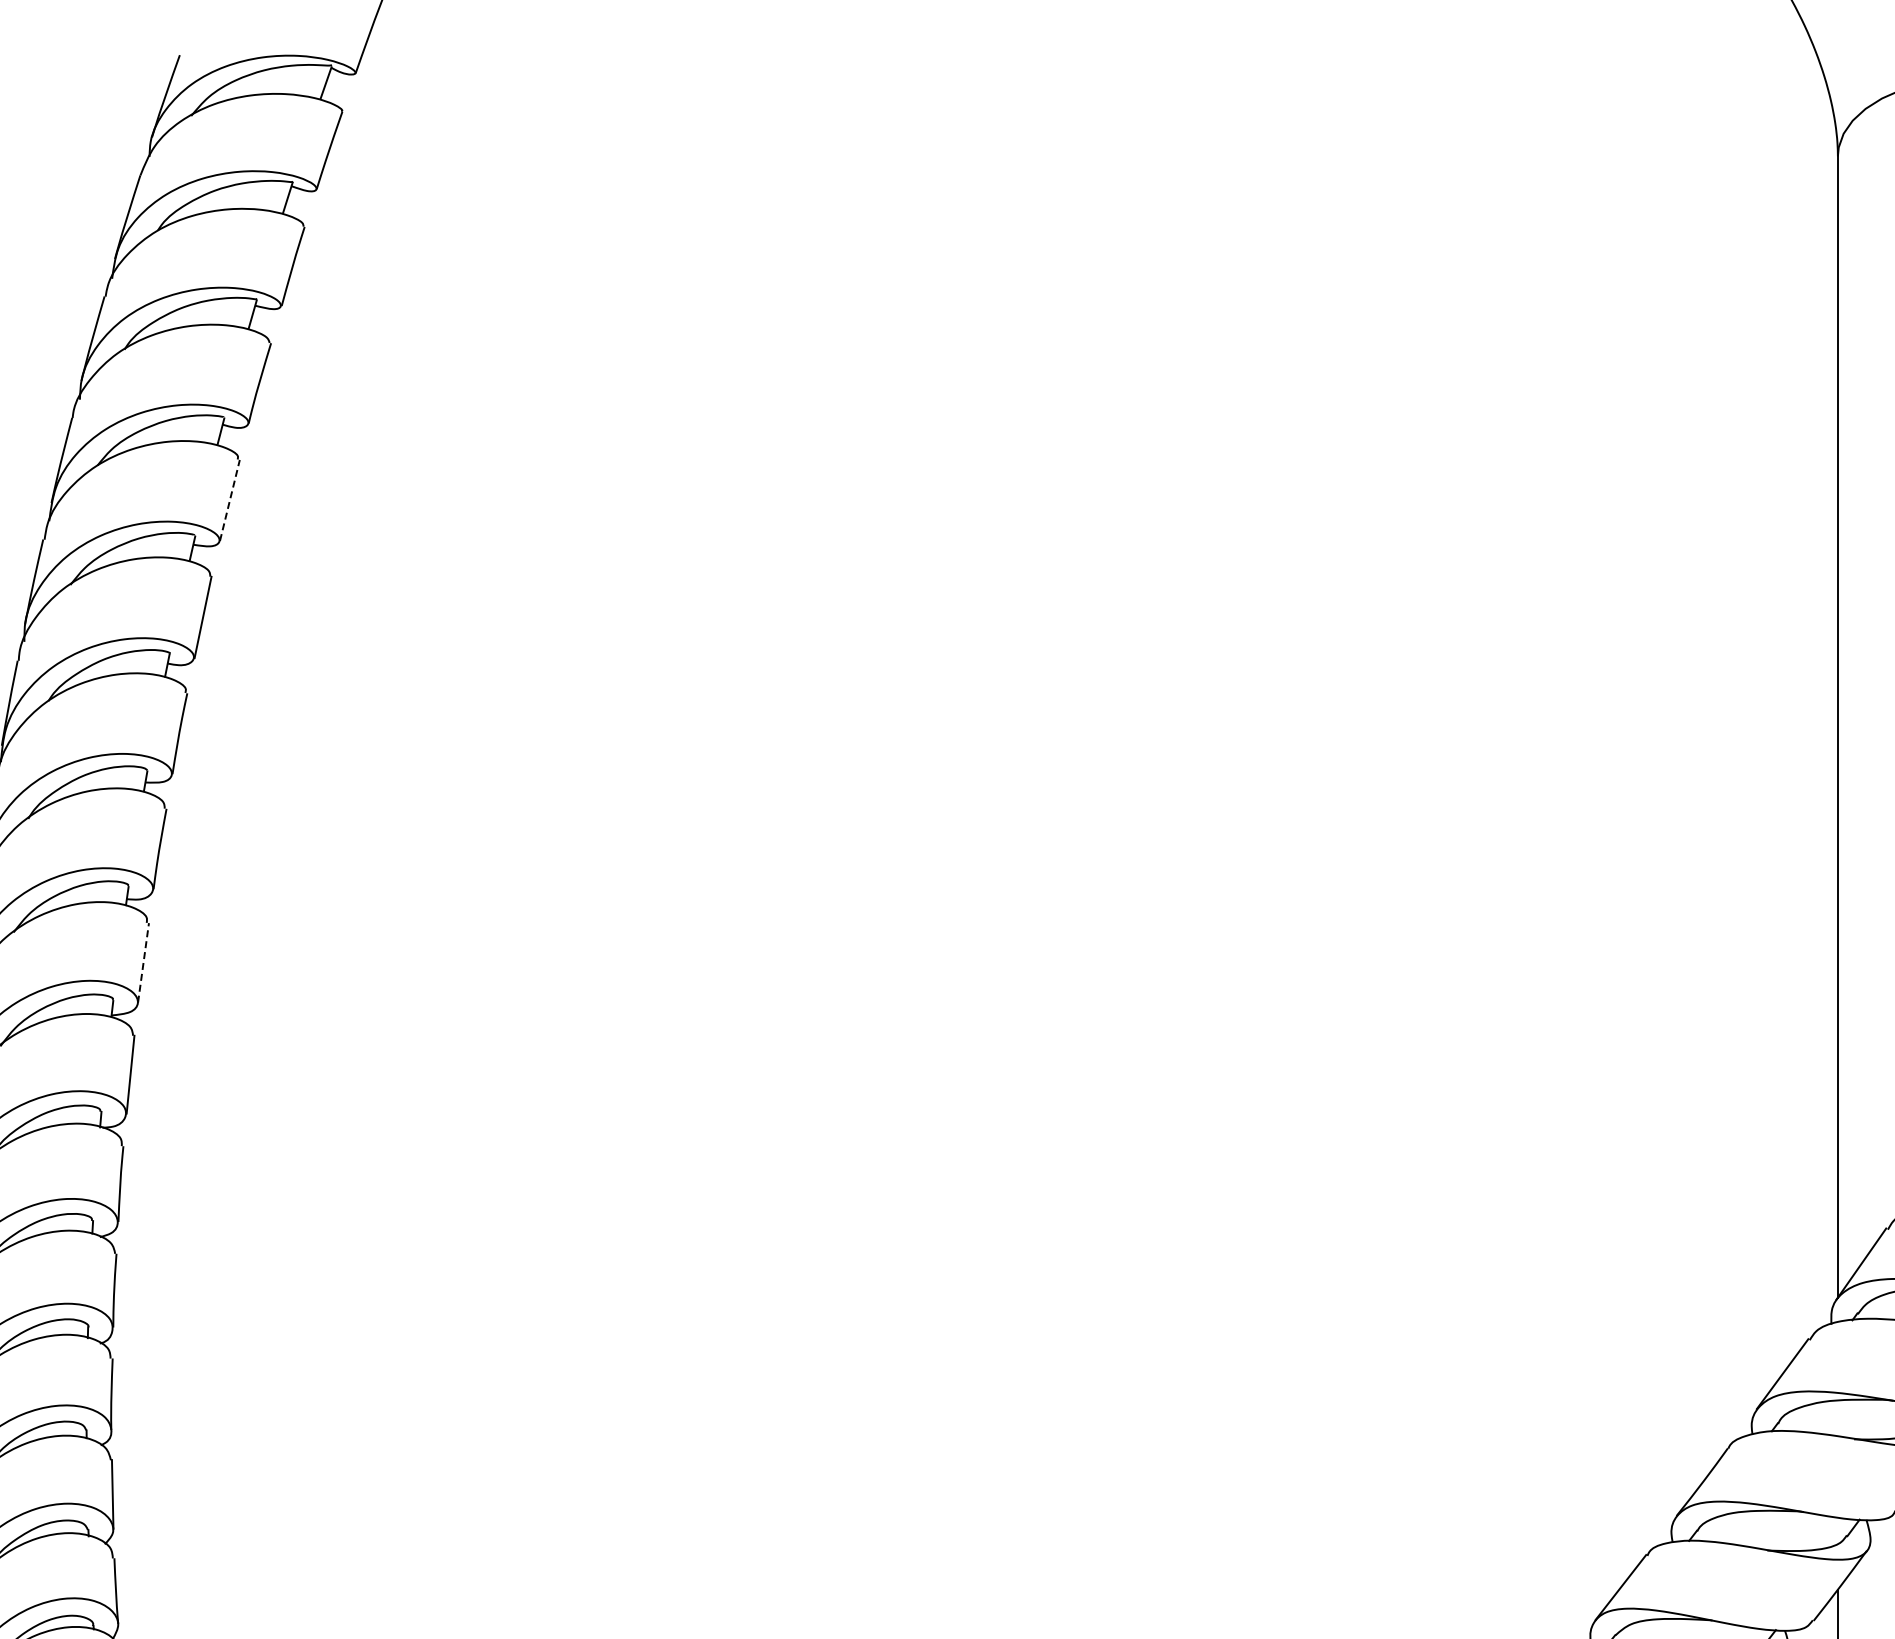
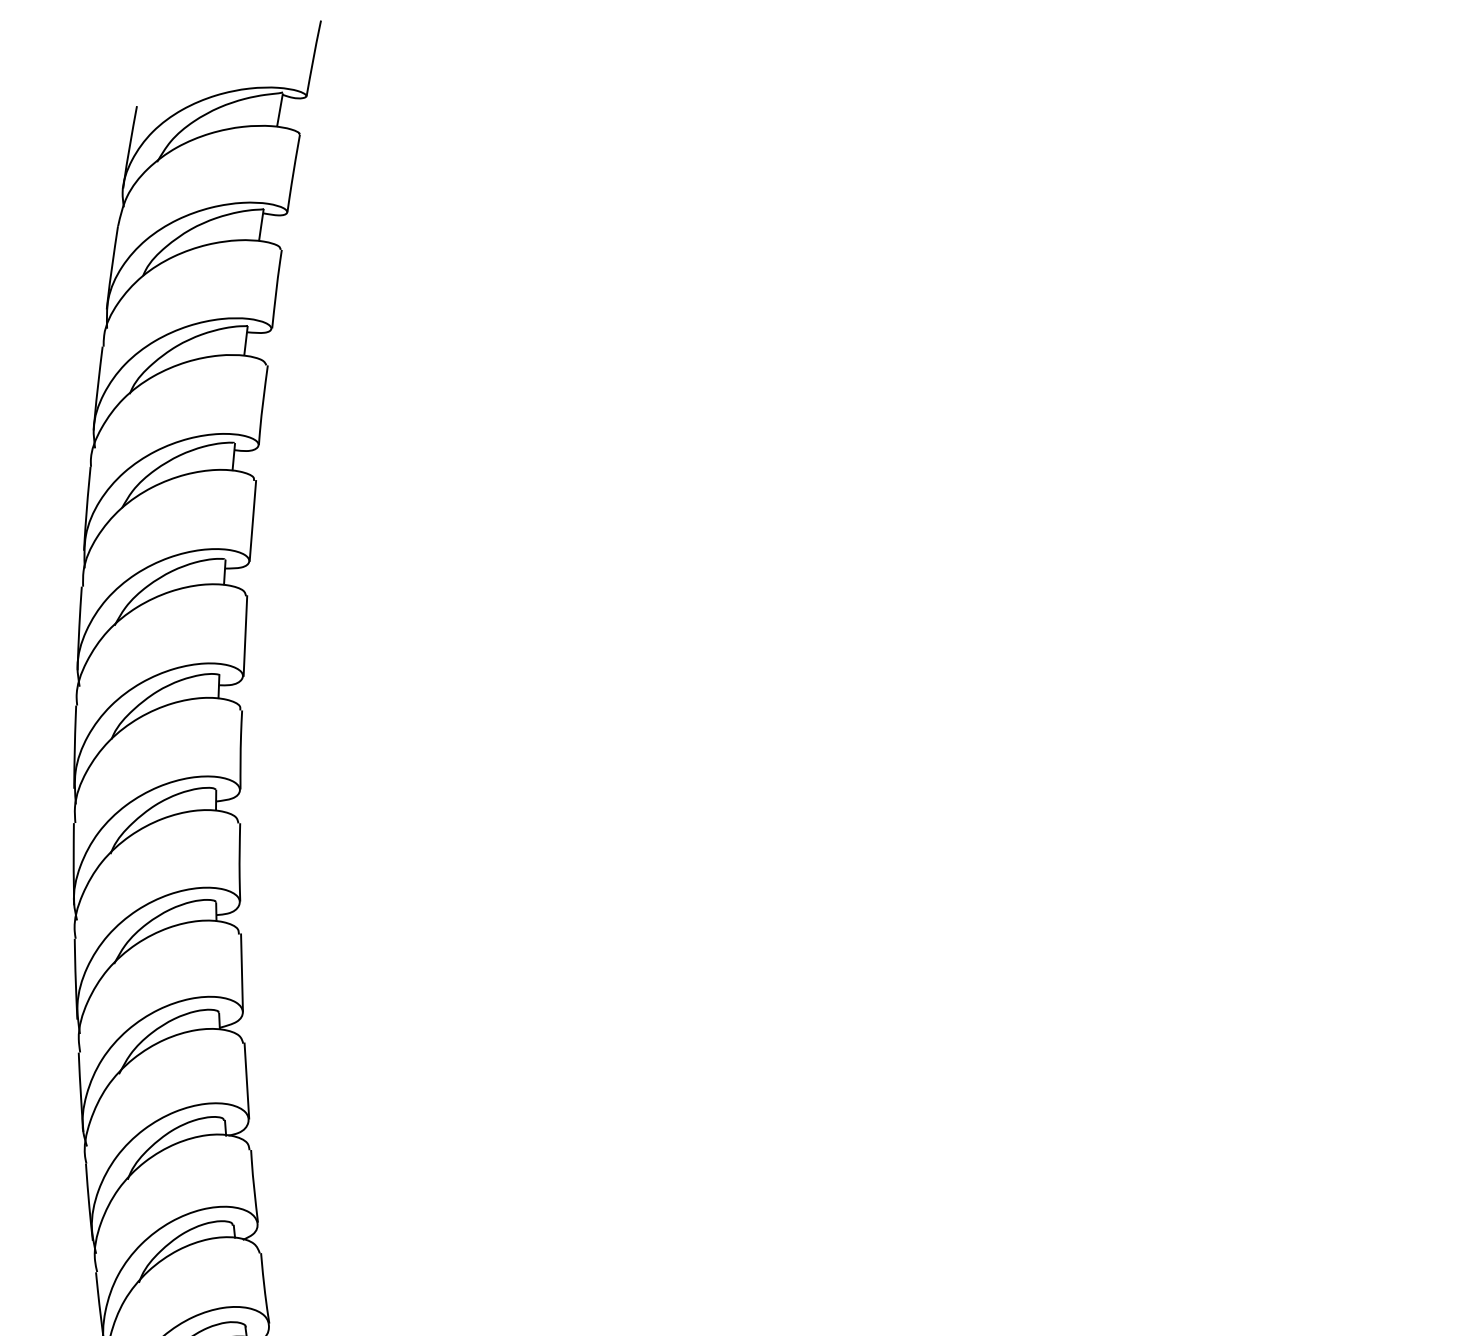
line: (229, 500) -> (252, 521), dashed -> solid
line: (143, 962) -> (241, 972), dashed -> solid

